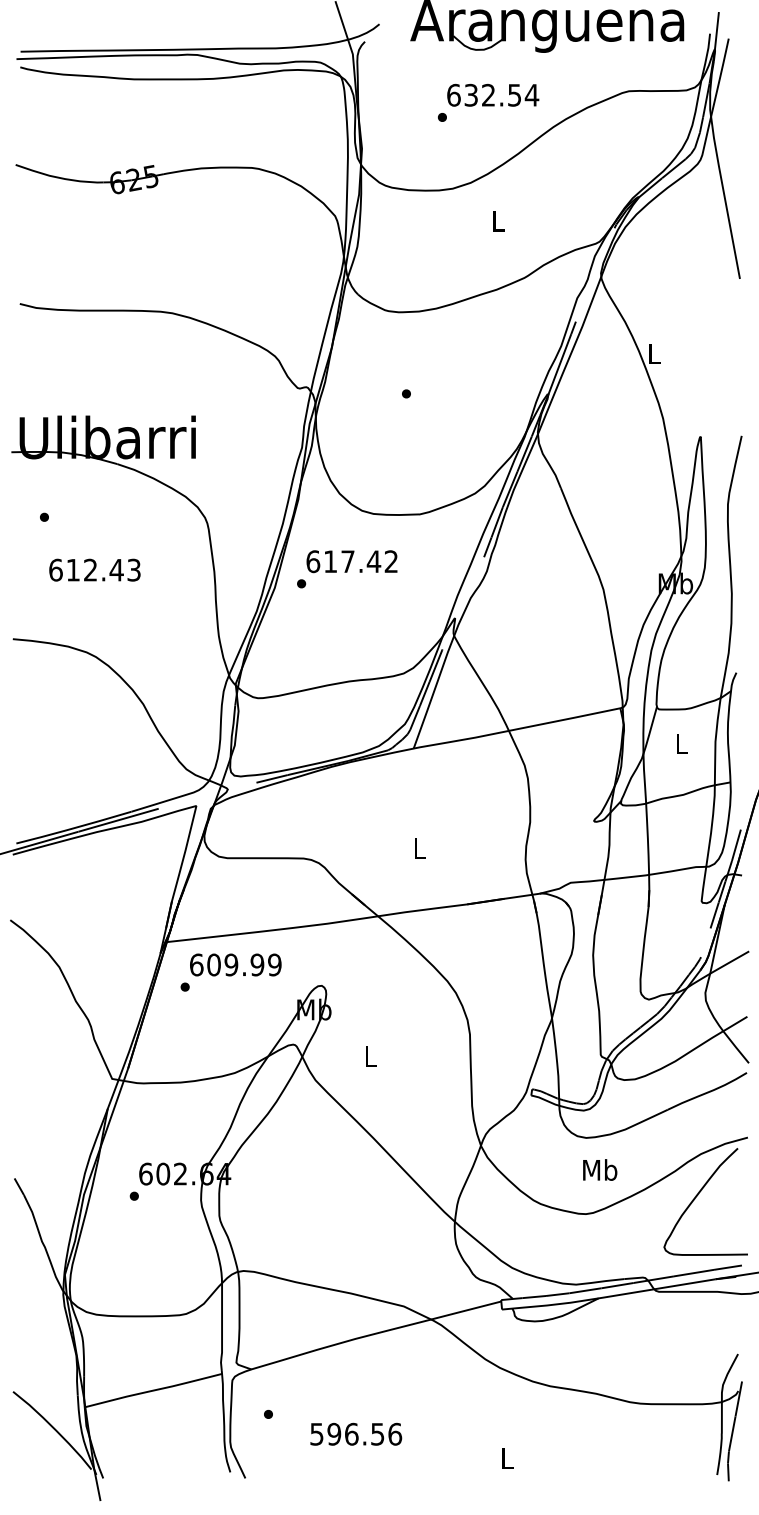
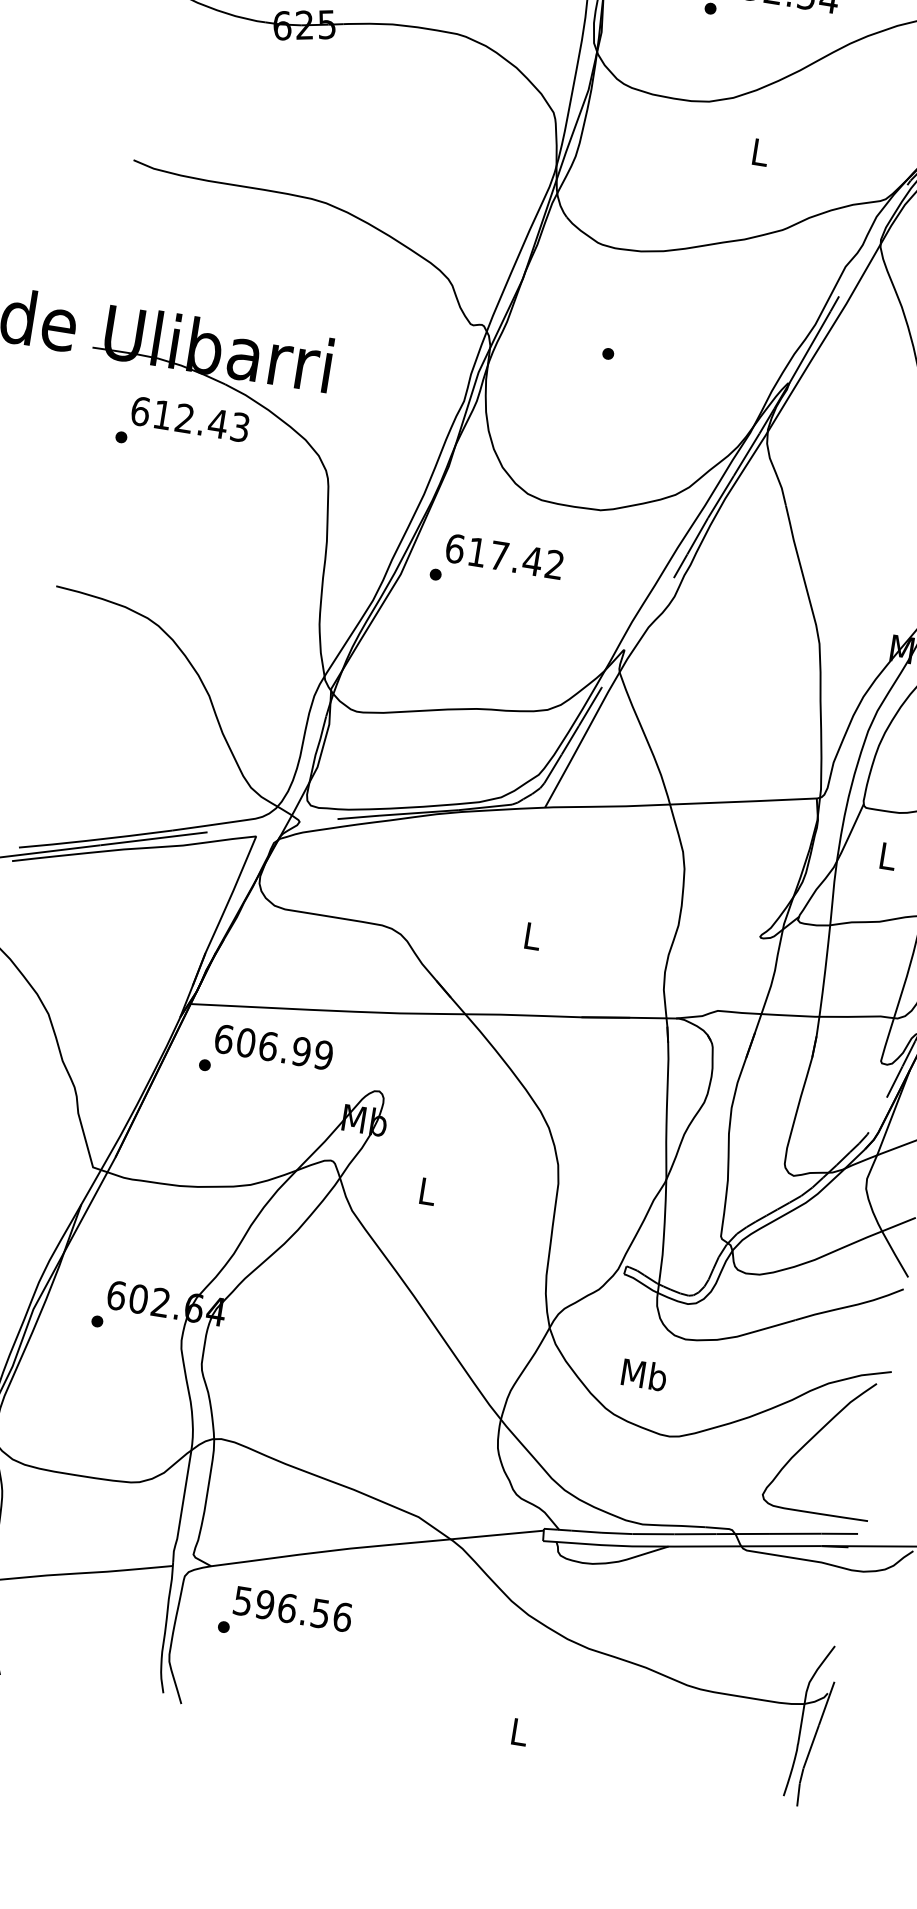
text: (94, 569) -> (189, 418), moved
text: (231, 964) -> (268, 1045), 609.99 -> 606.99
text: (600, 1169) -> (644, 1374), moved
text: (356, 1433) -> (293, 1608), moved

